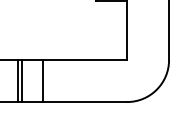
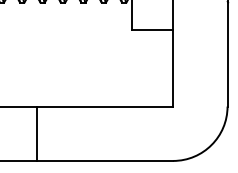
line: (17, 80) -> (31, 133), removed
line: (43, 80) -> (64, 133), removed

